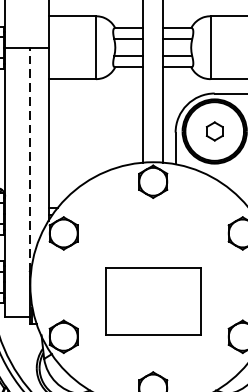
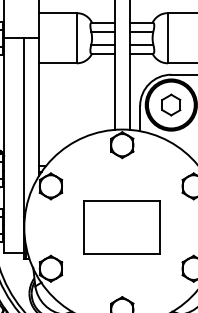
part: (214, 130) -> (171, 104), size x1.43
line: (30, 165) -> (24, 132), dashed -> solid
part: (152, 301) -> (121, 227), moved

